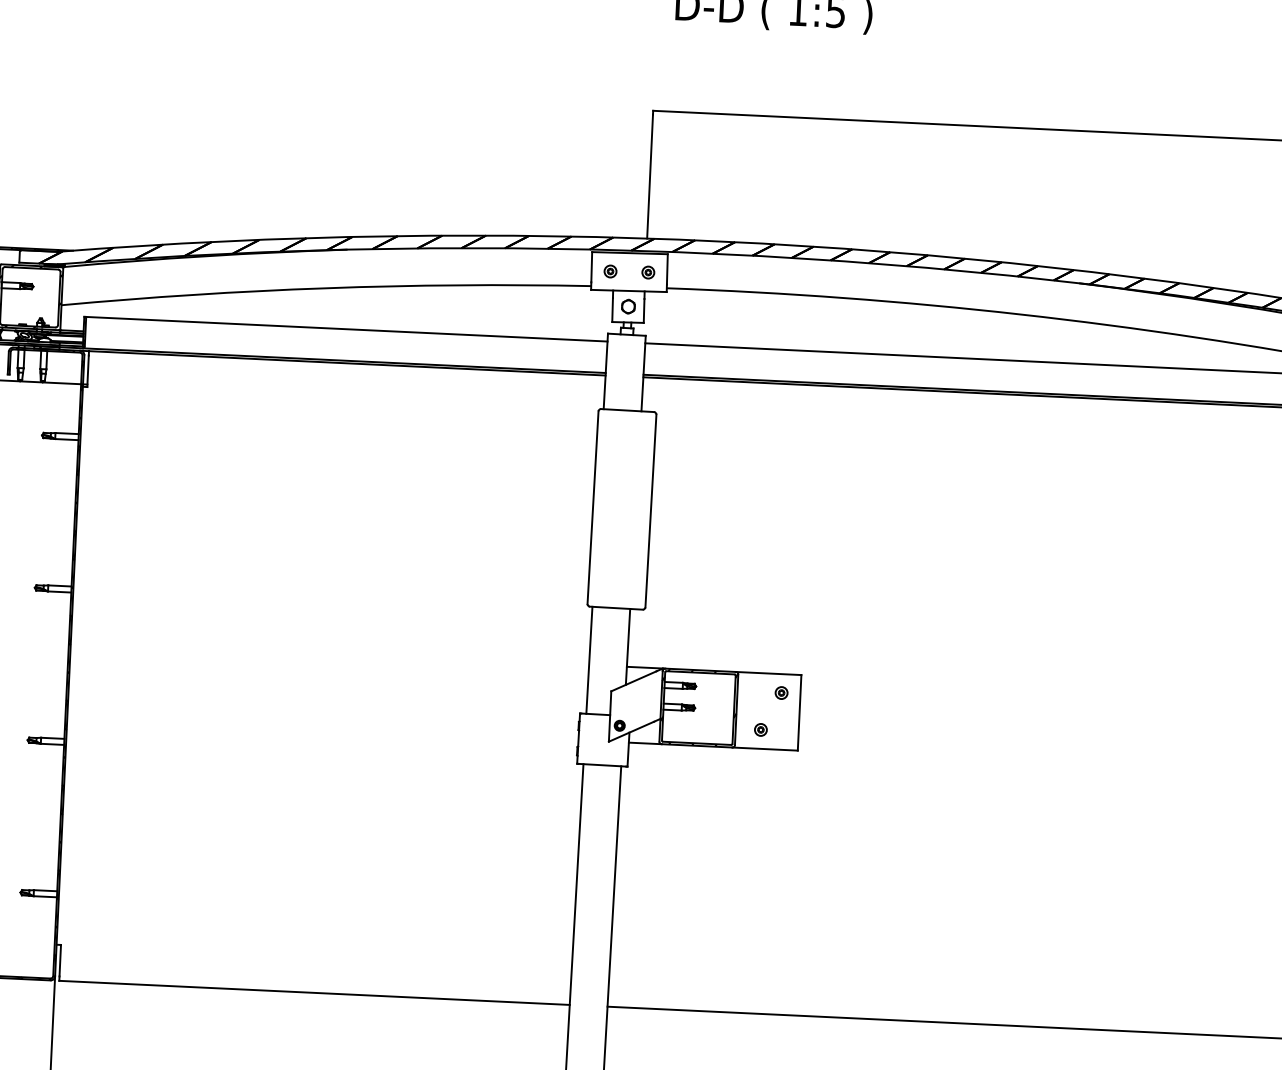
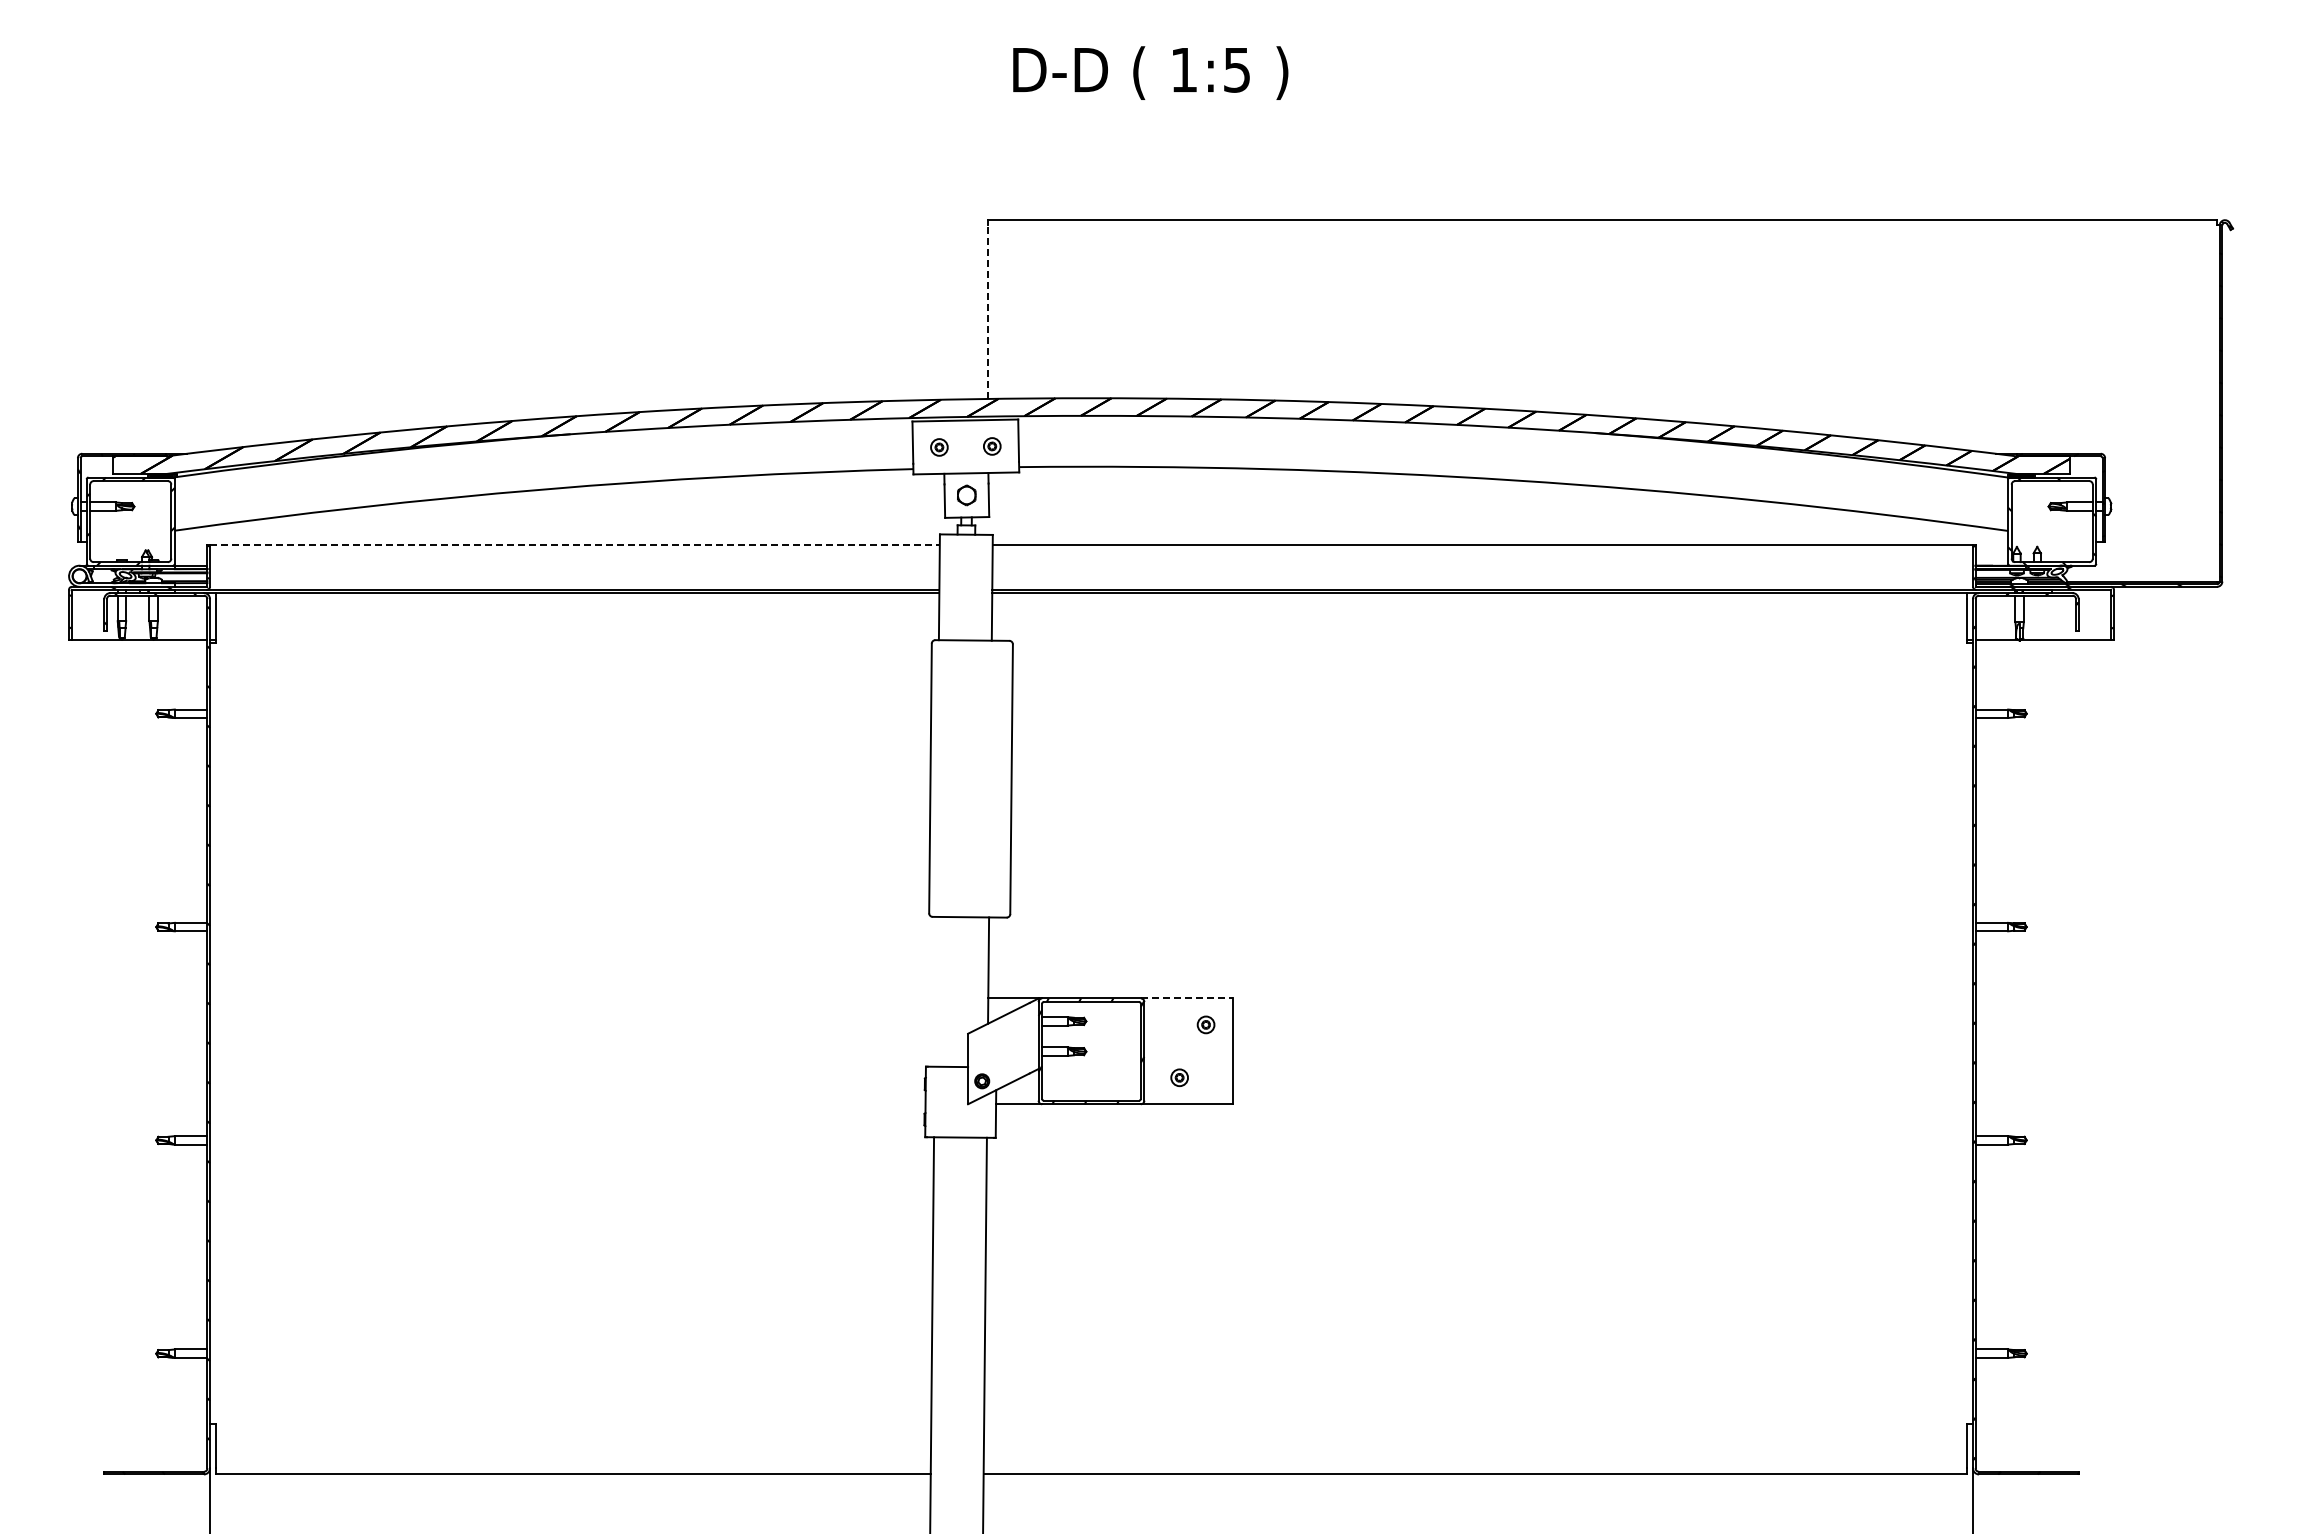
line: (650, 176) -> (988, 312), solid -> dashed
line: (346, 329) -> (574, 545), solid -> dashed
line: (589, 660) -> (935, 991), removed
line: (768, 673) -> (1186, 998), solid -> dashed

